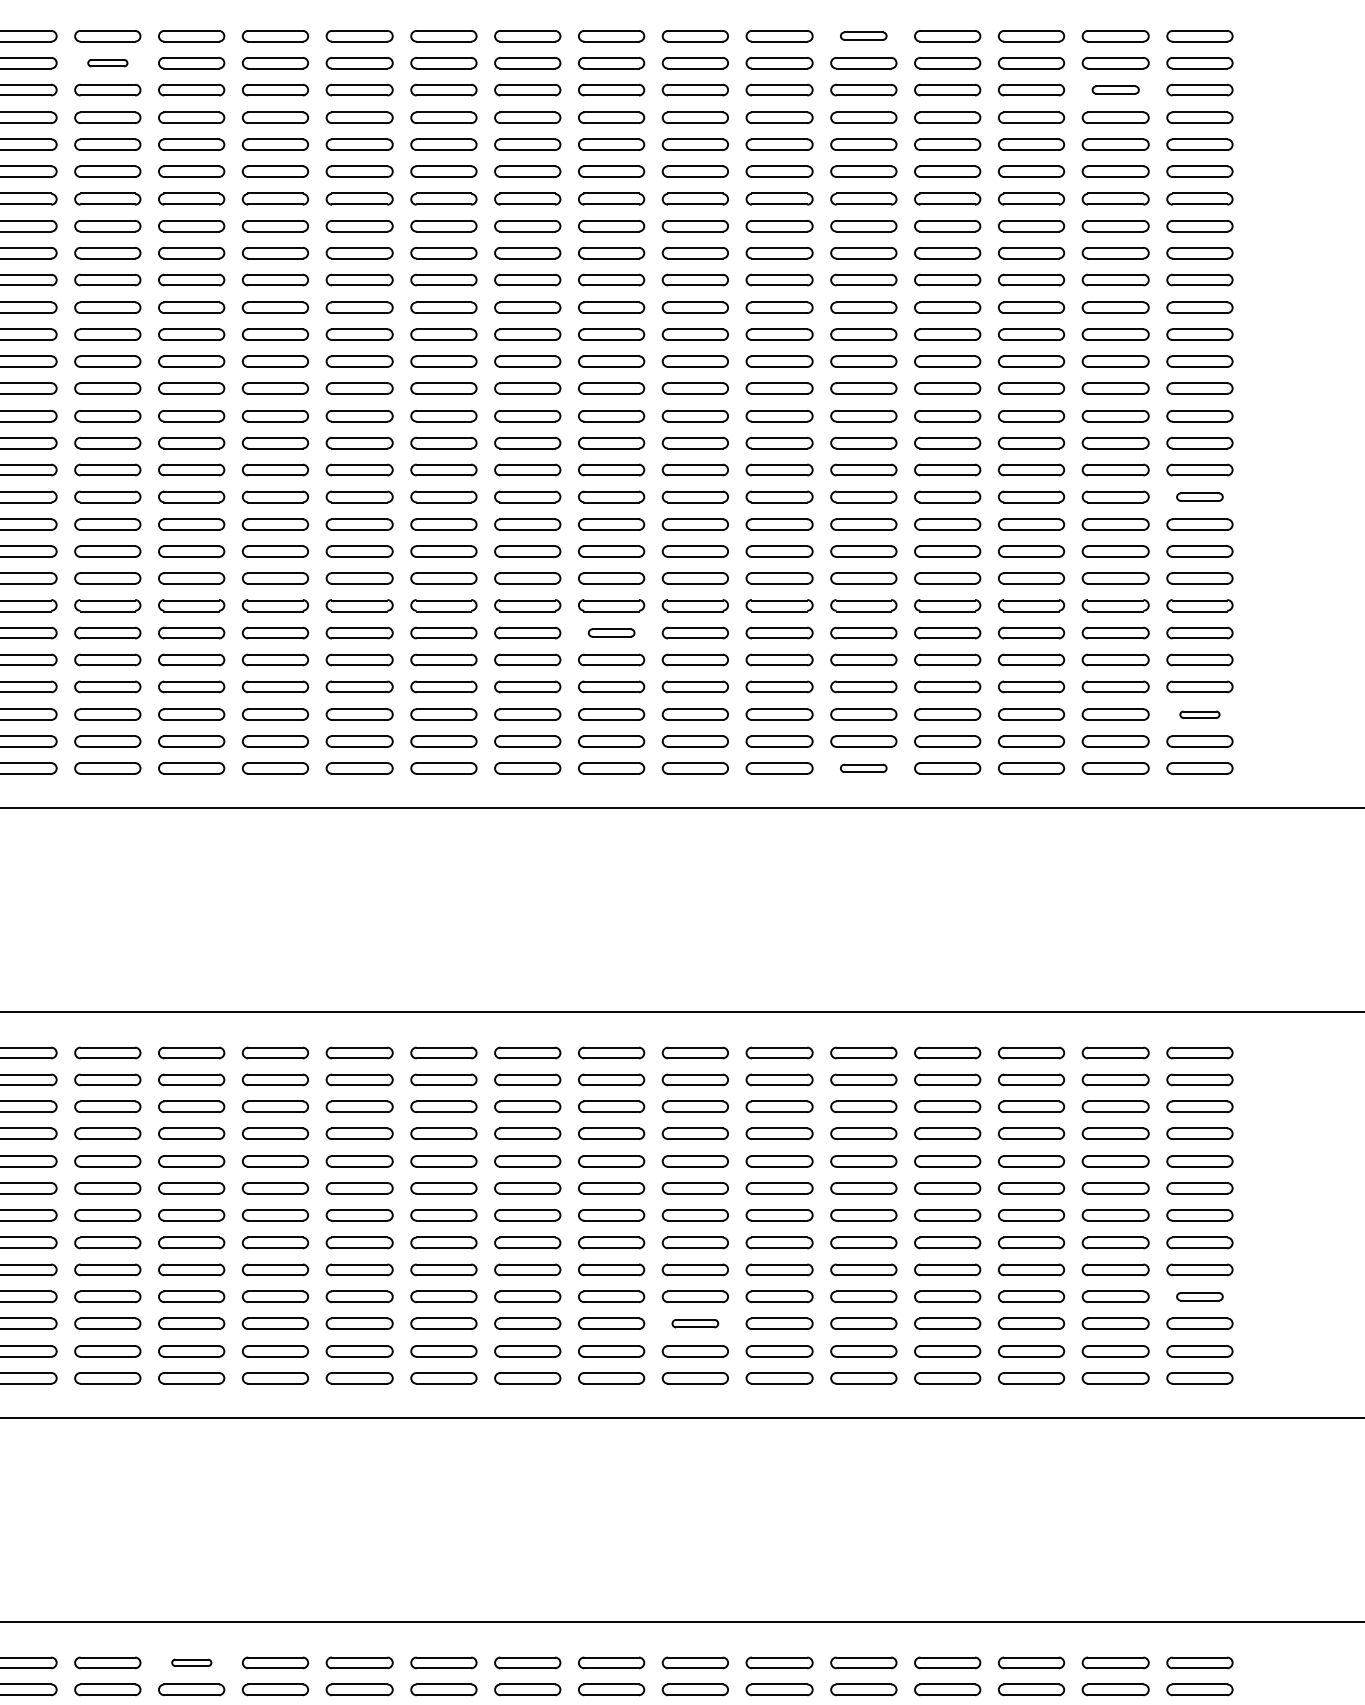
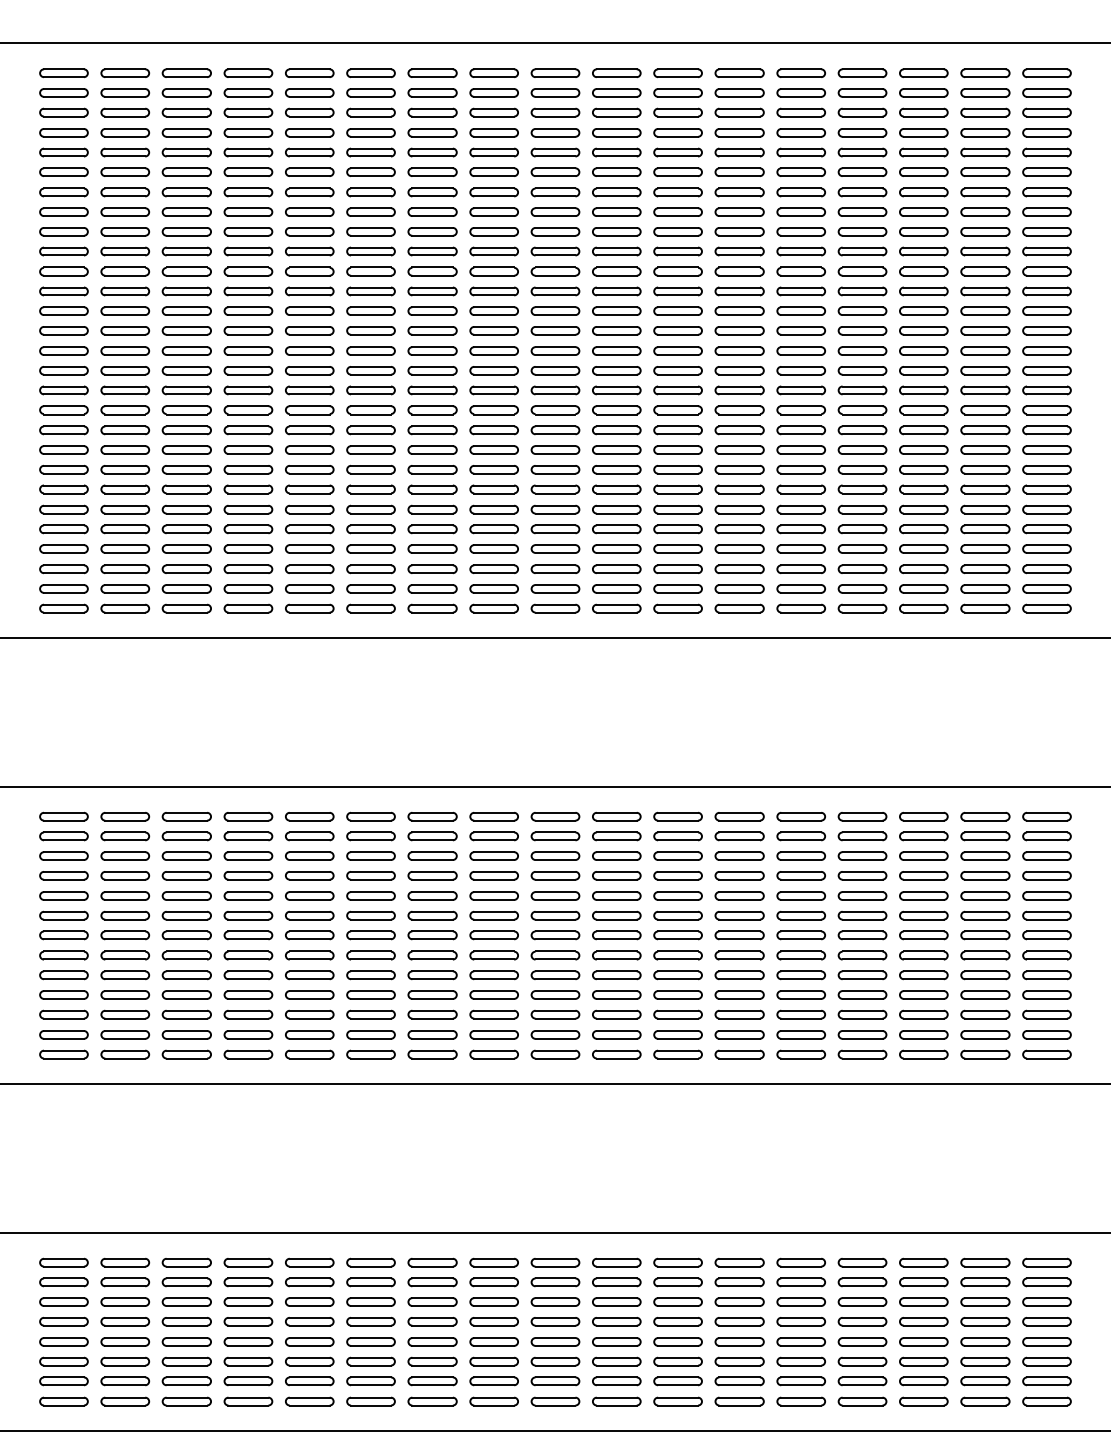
part: (862, 35) -> (800, 72), size x1.43
part: (107, 62) -> (248, 92), size x1.67
part: (1115, 89) -> (985, 112), size x1.43
part: (1199, 497) -> (1046, 410), size x1.43
part: (611, 632) -> (616, 509), size x1.43
part: (1199, 714) -> (1046, 569), size x1.67
part: (862, 768) -> (800, 608), size x1.43
part: (1199, 1296) -> (1046, 994), size x1.43
part: (694, 1323) -> (677, 1014), size x1.43
part: (191, 1662) -> (309, 1262), size x1.67

